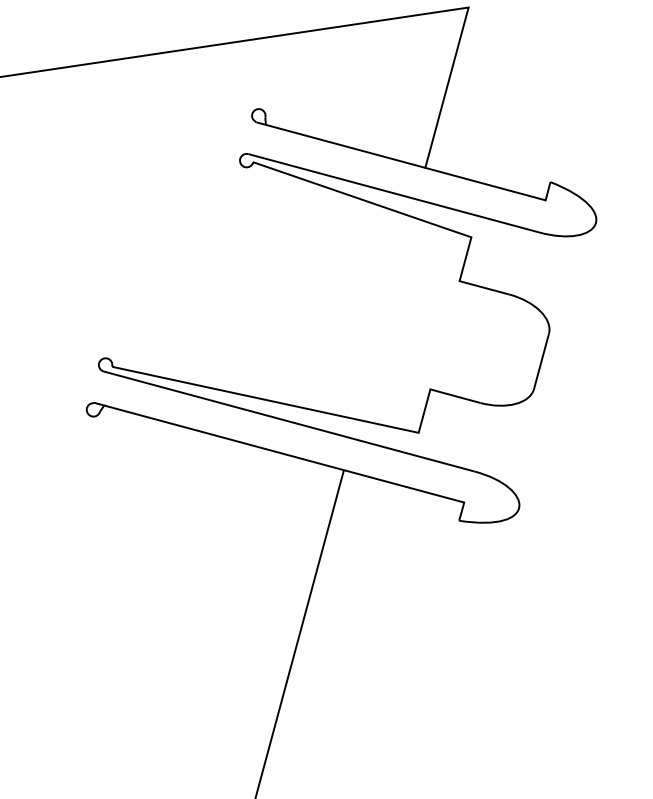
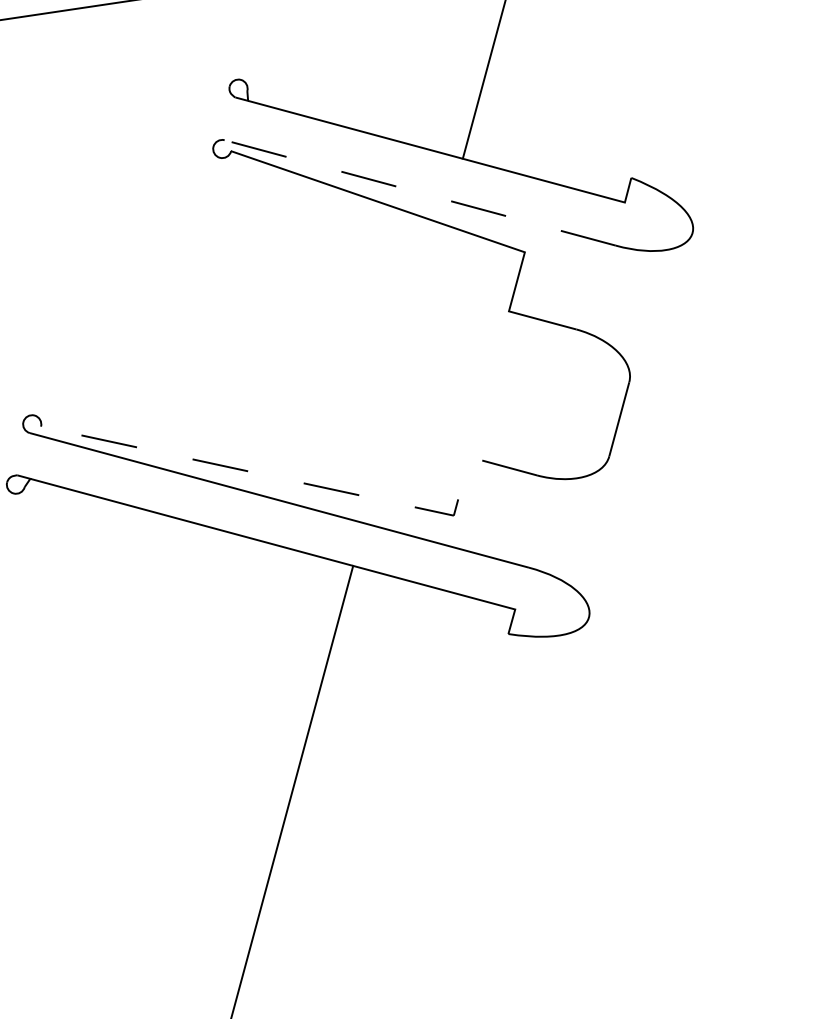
line: (393, 193) -> (419, 193), solid -> dashed
line: (314, 410) -> (313, 485), solid -> dashed

